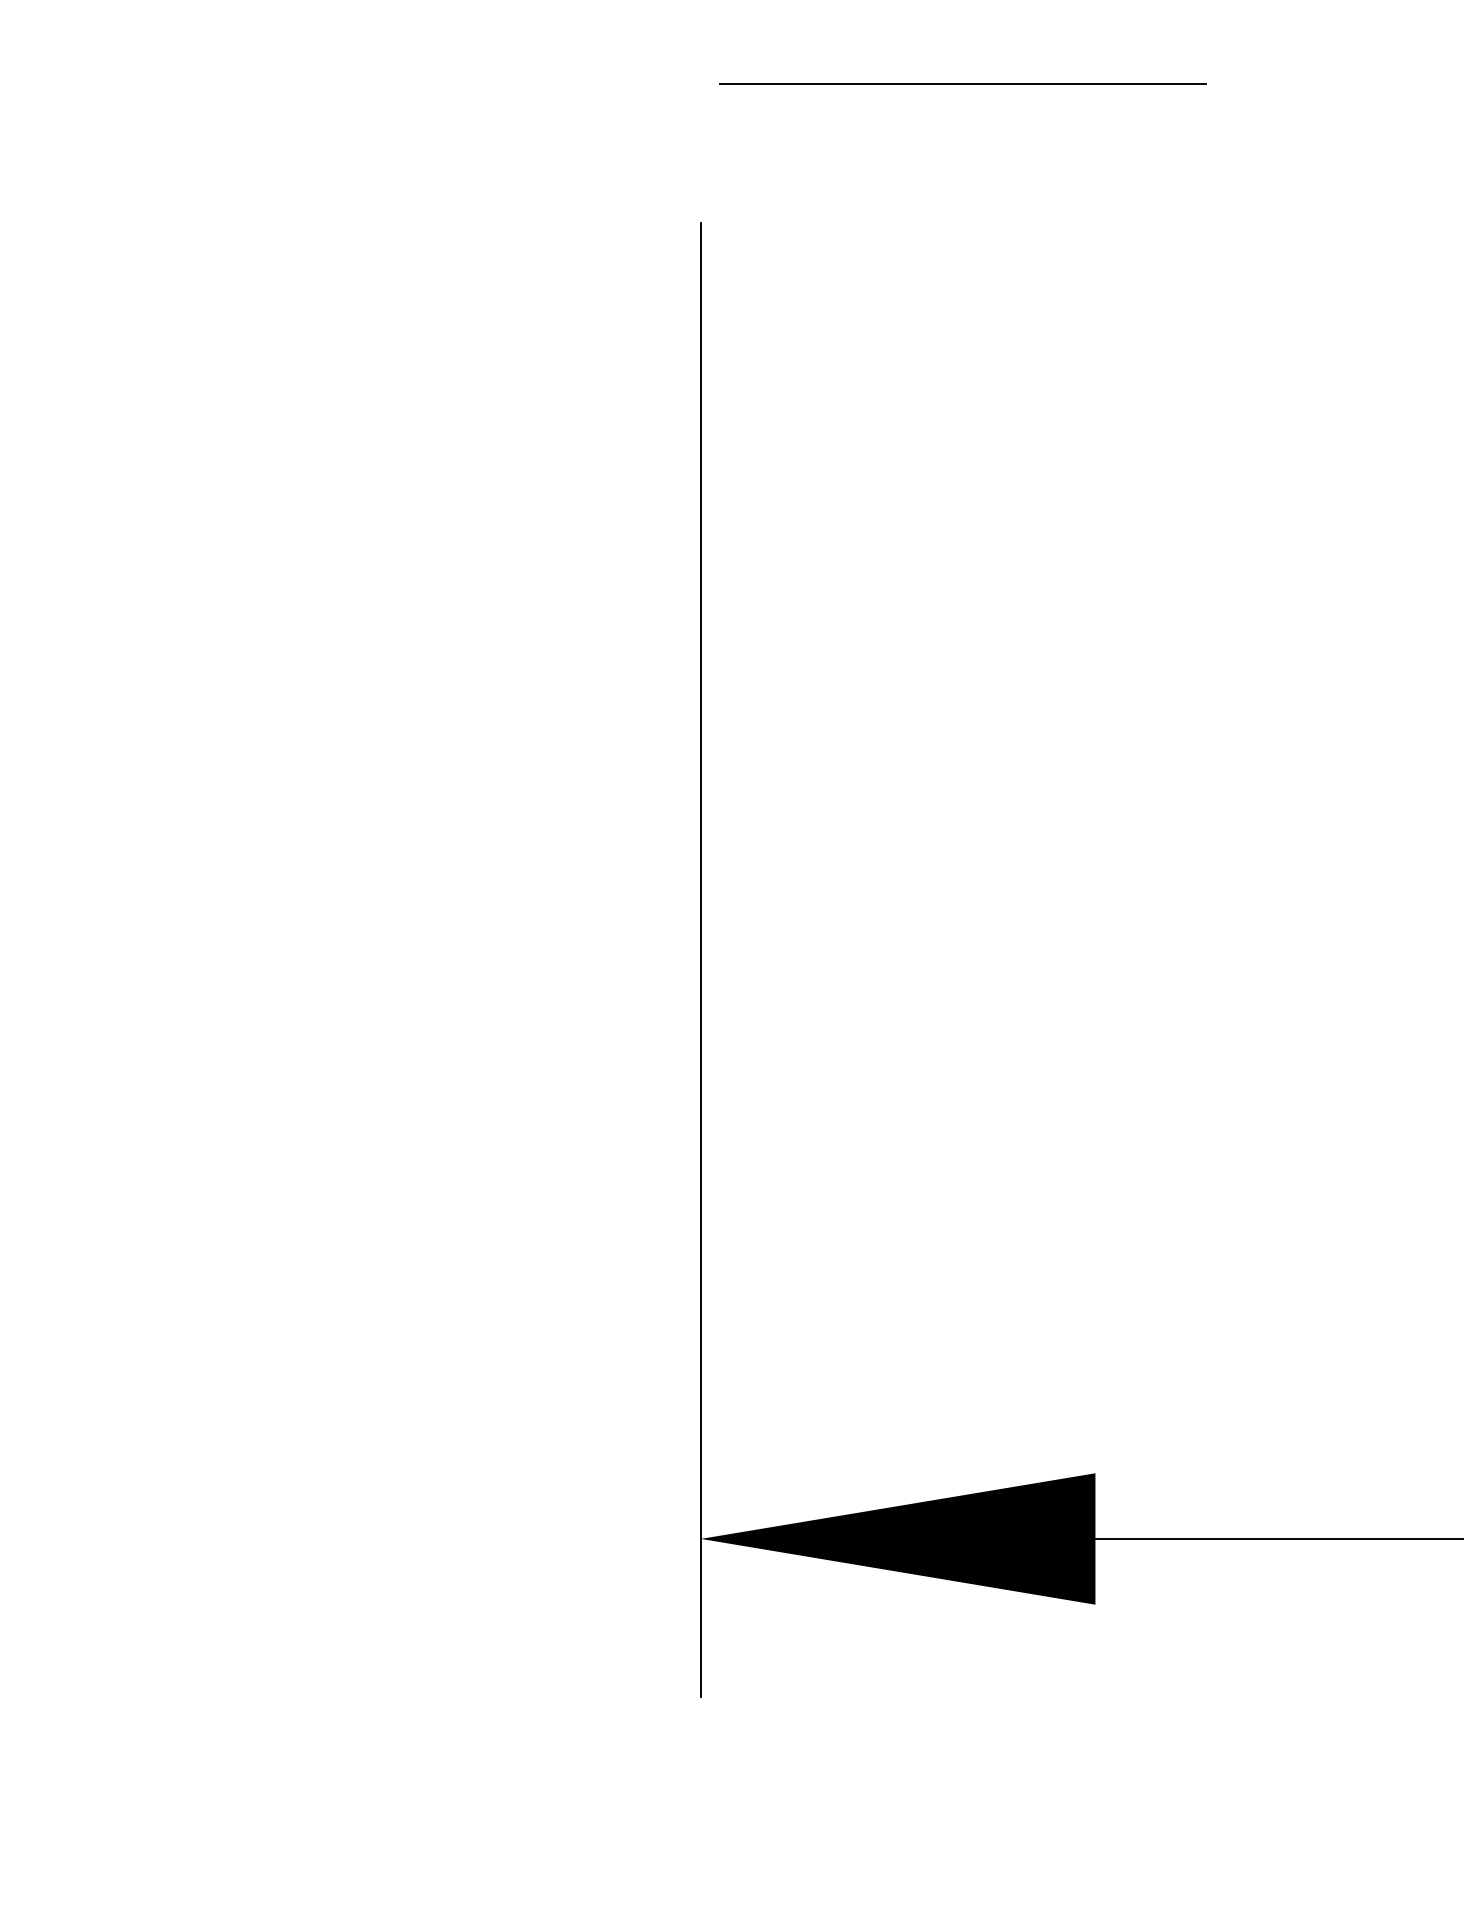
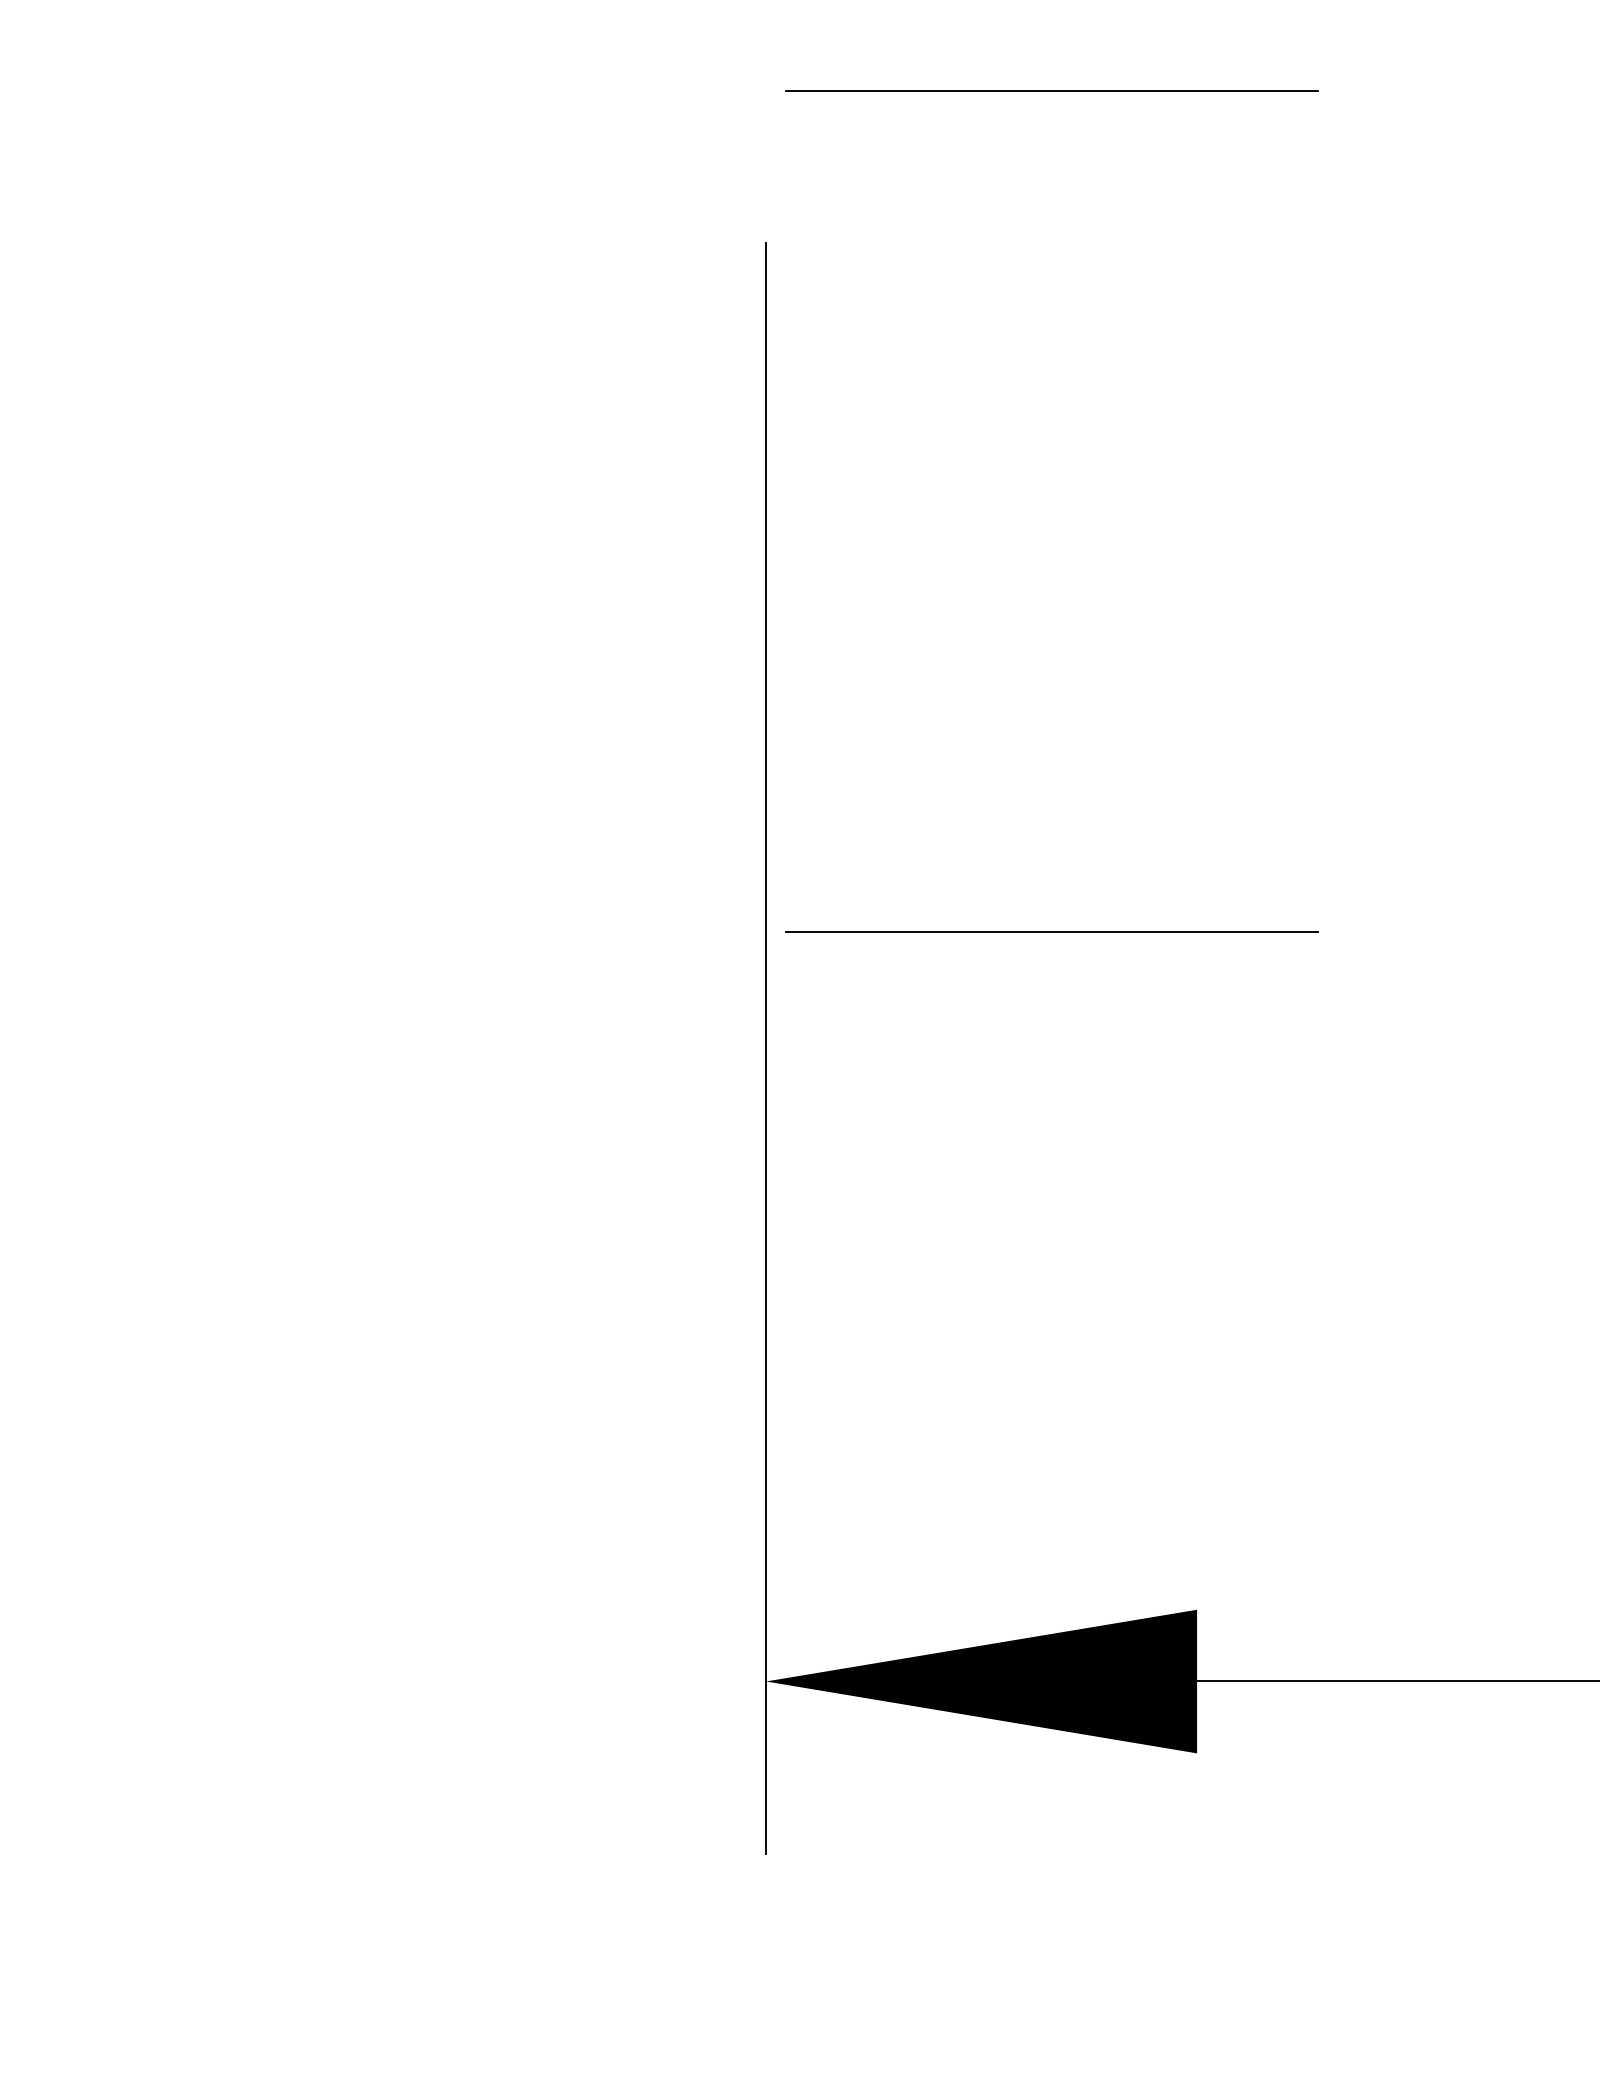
line: (962, 852) -> (1051, 931), added

